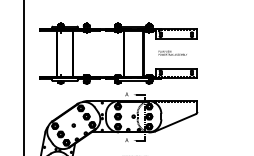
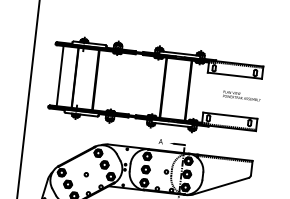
text: (172, 52) -> (241, 95), moved
line: (45, 53) -> (59, 75), added

